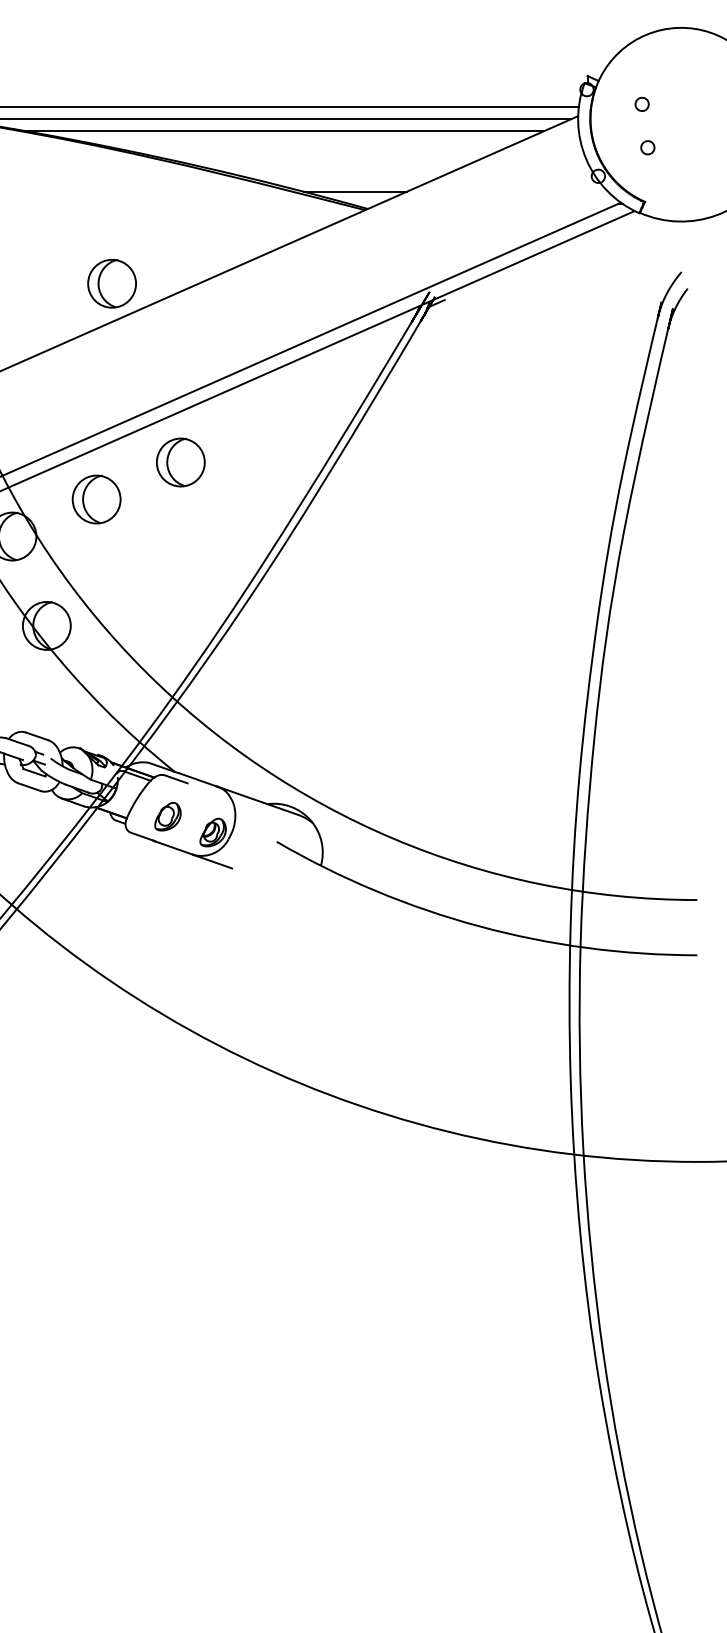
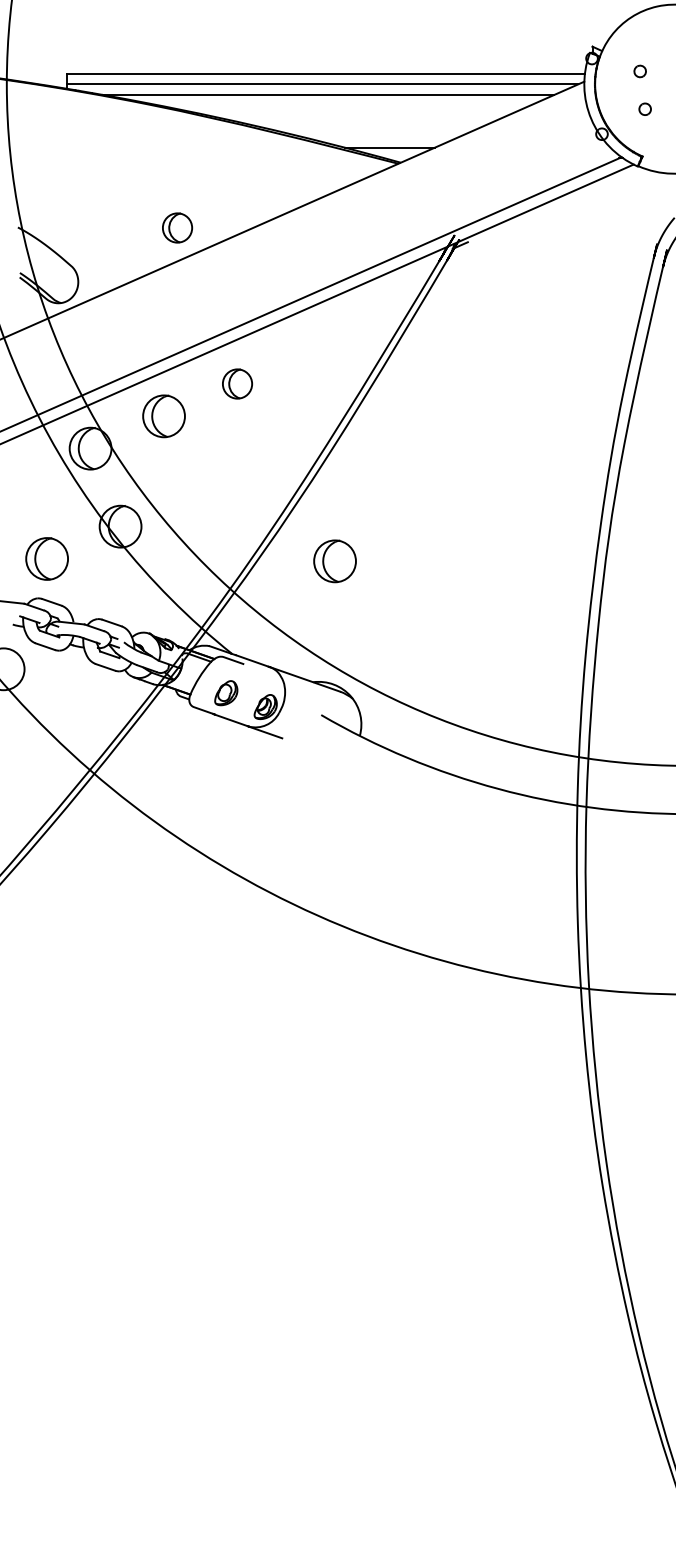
part: (112, 283) -> (177, 227), size x0.7
part: (180, 461) -> (237, 383), size x0.7
part: (291, 665) -> (334, 561), added

